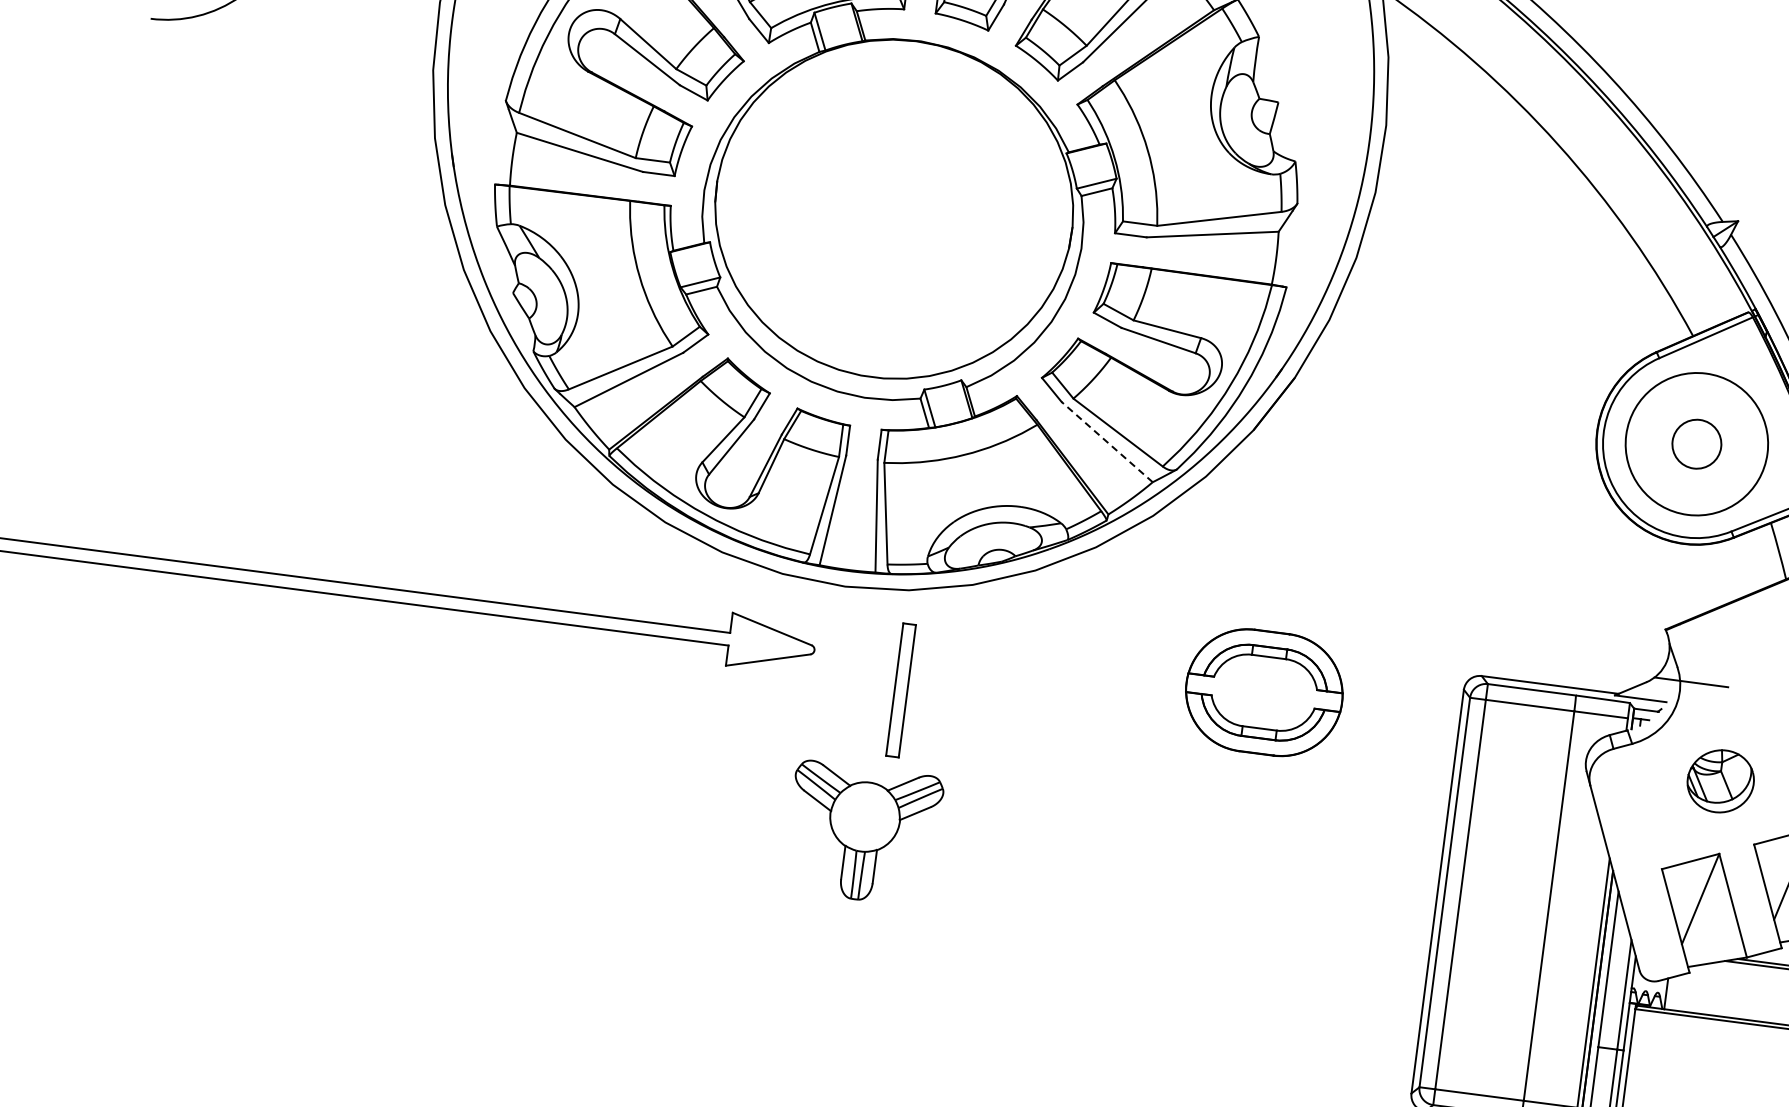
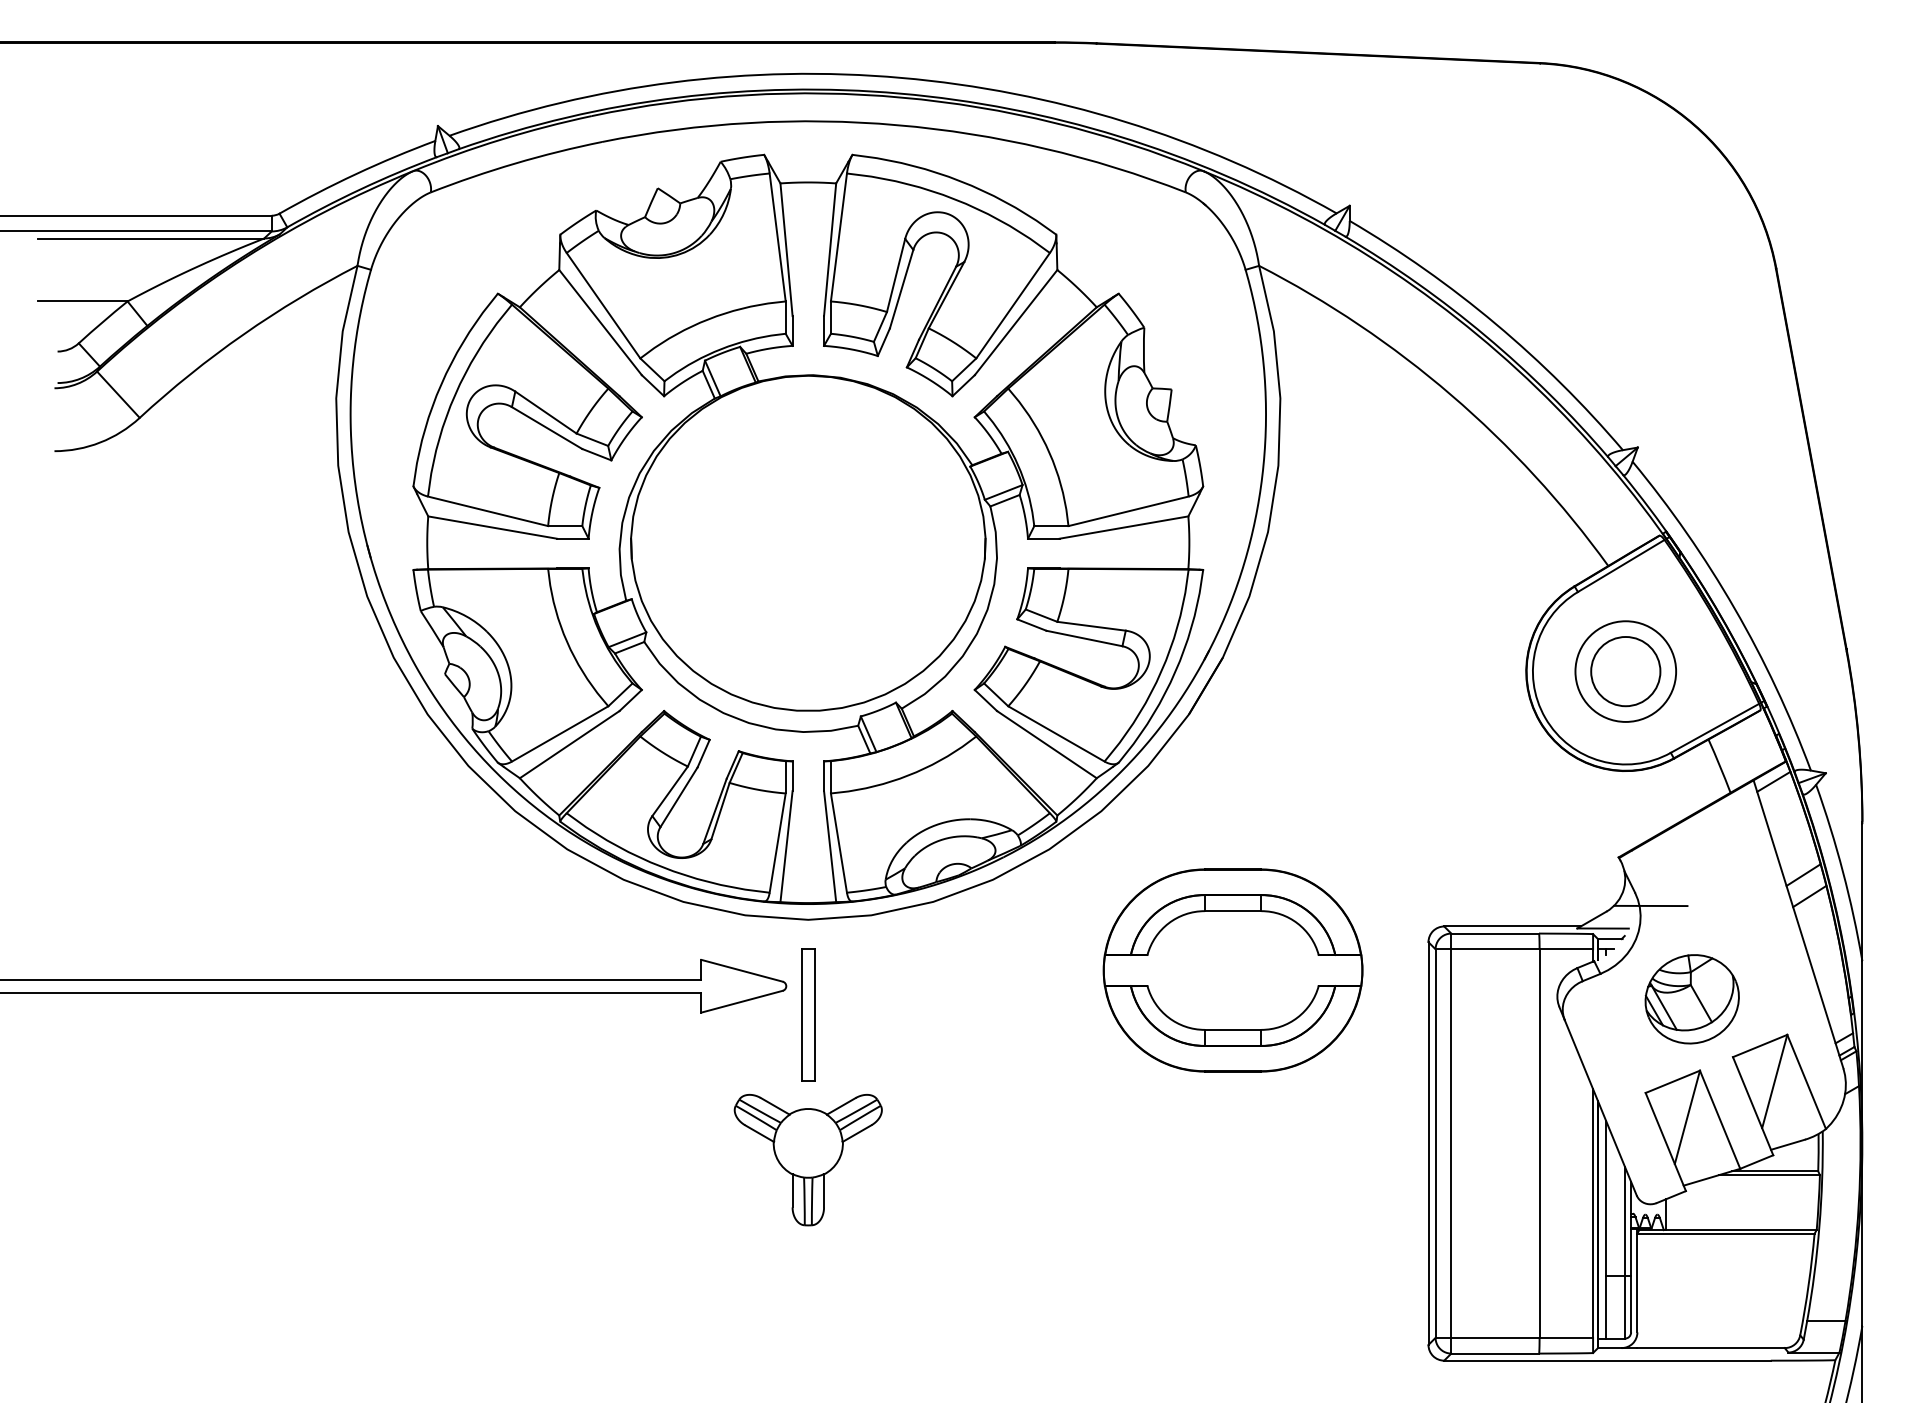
line: (1106, 441) -> (1046, 744), dashed -> solid
circle: (1696, 444) -> (1625, 671), size x0.71
circle: (1696, 444) -> (1625, 671), size x1.43
part: (901, 690) -> (808, 1014), moved
part: (1263, 692) -> (1232, 970), size x1.67
part: (1720, 781) -> (1691, 999), size x1.43
part: (862, 834) -> (807, 1160), moved

